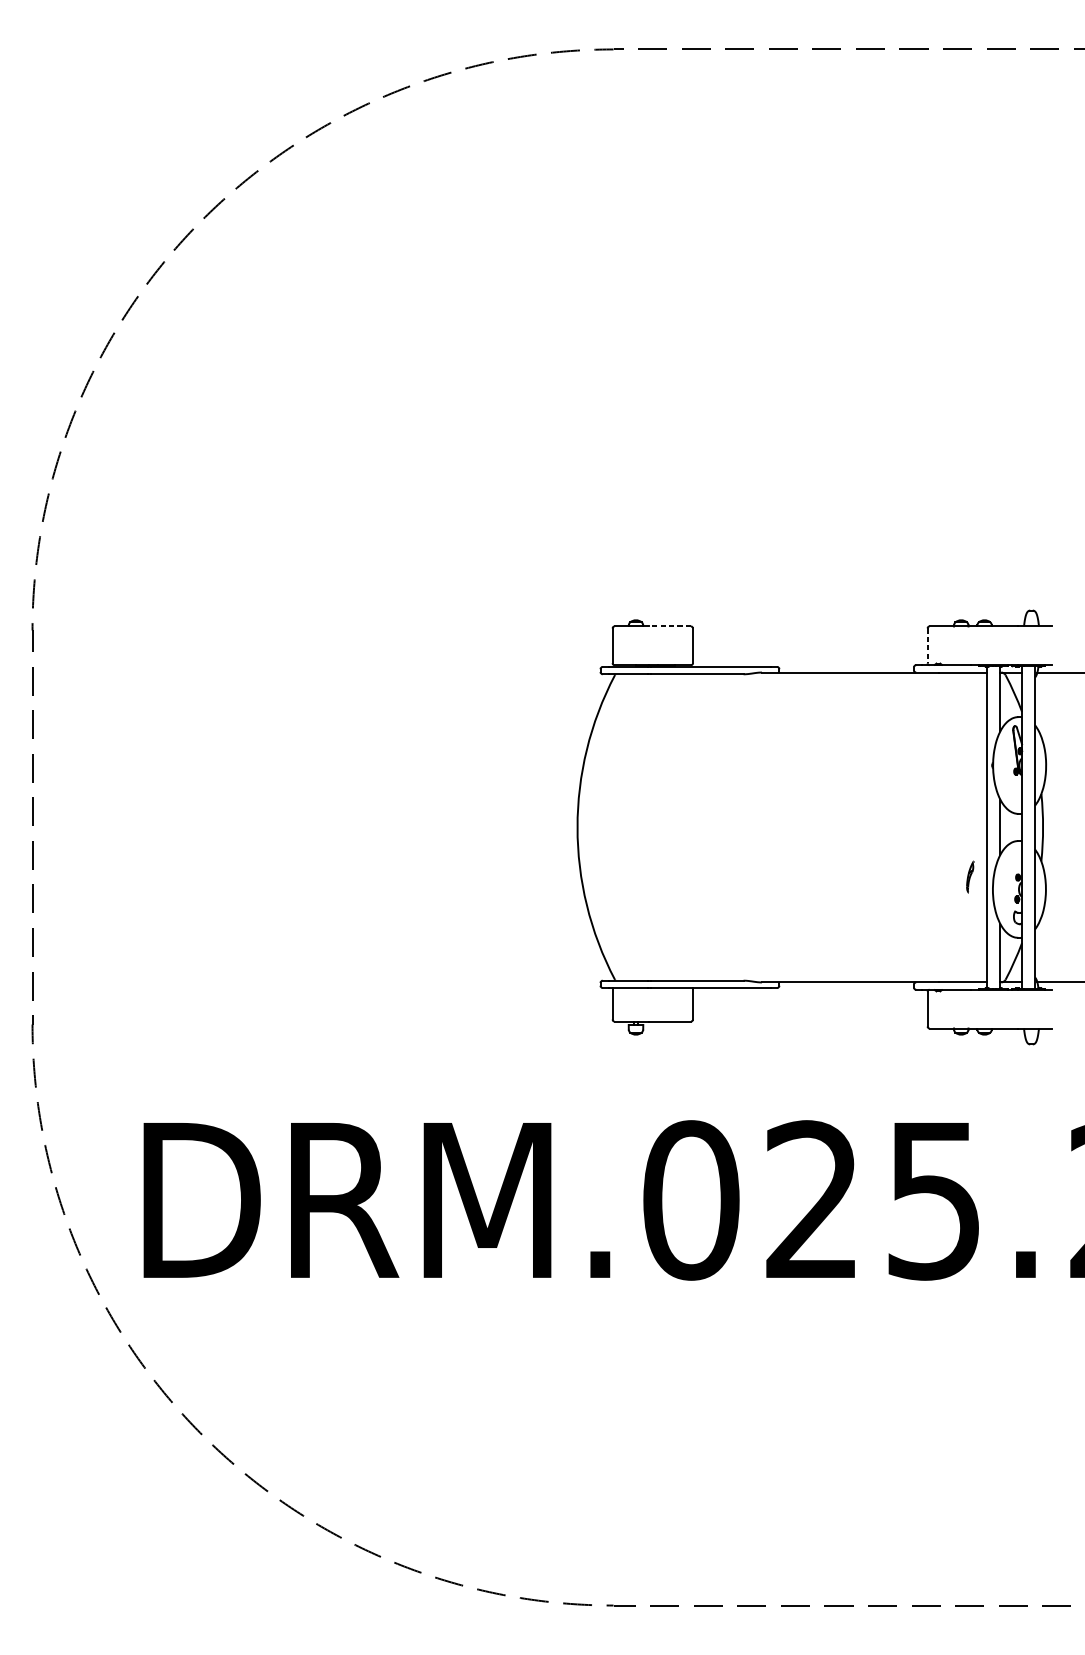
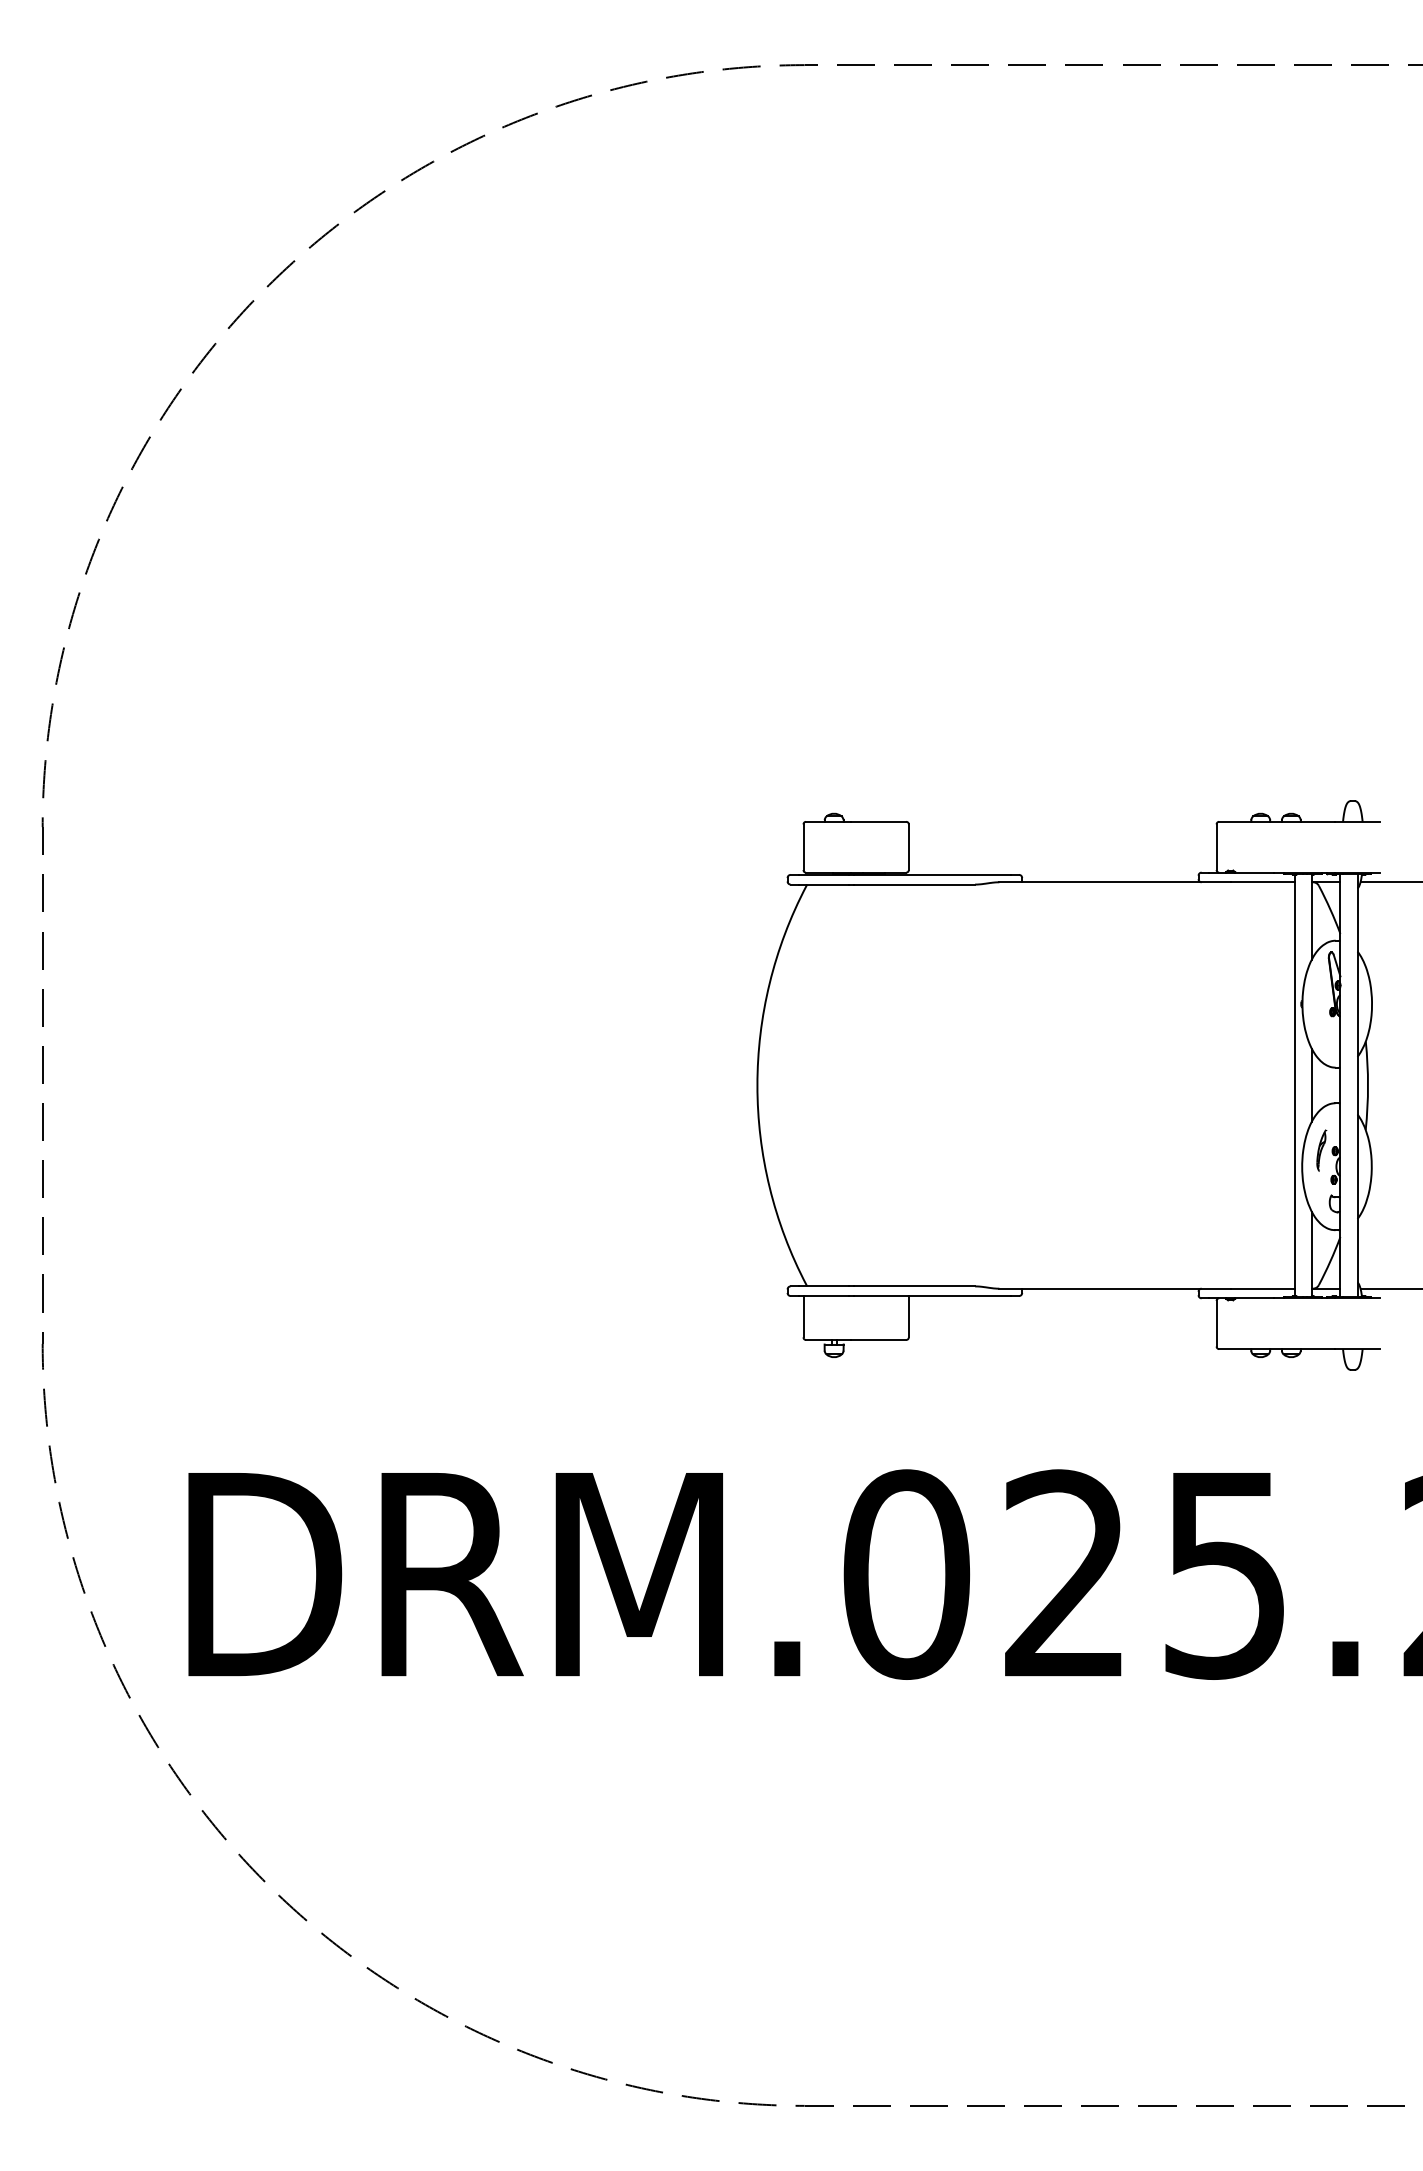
line: (669, 626) -> (878, 821), dashed -> solid
line: (927, 646) -> (1216, 847), dashed -> solid
part: (970, 877) -> (1321, 1150), moved

